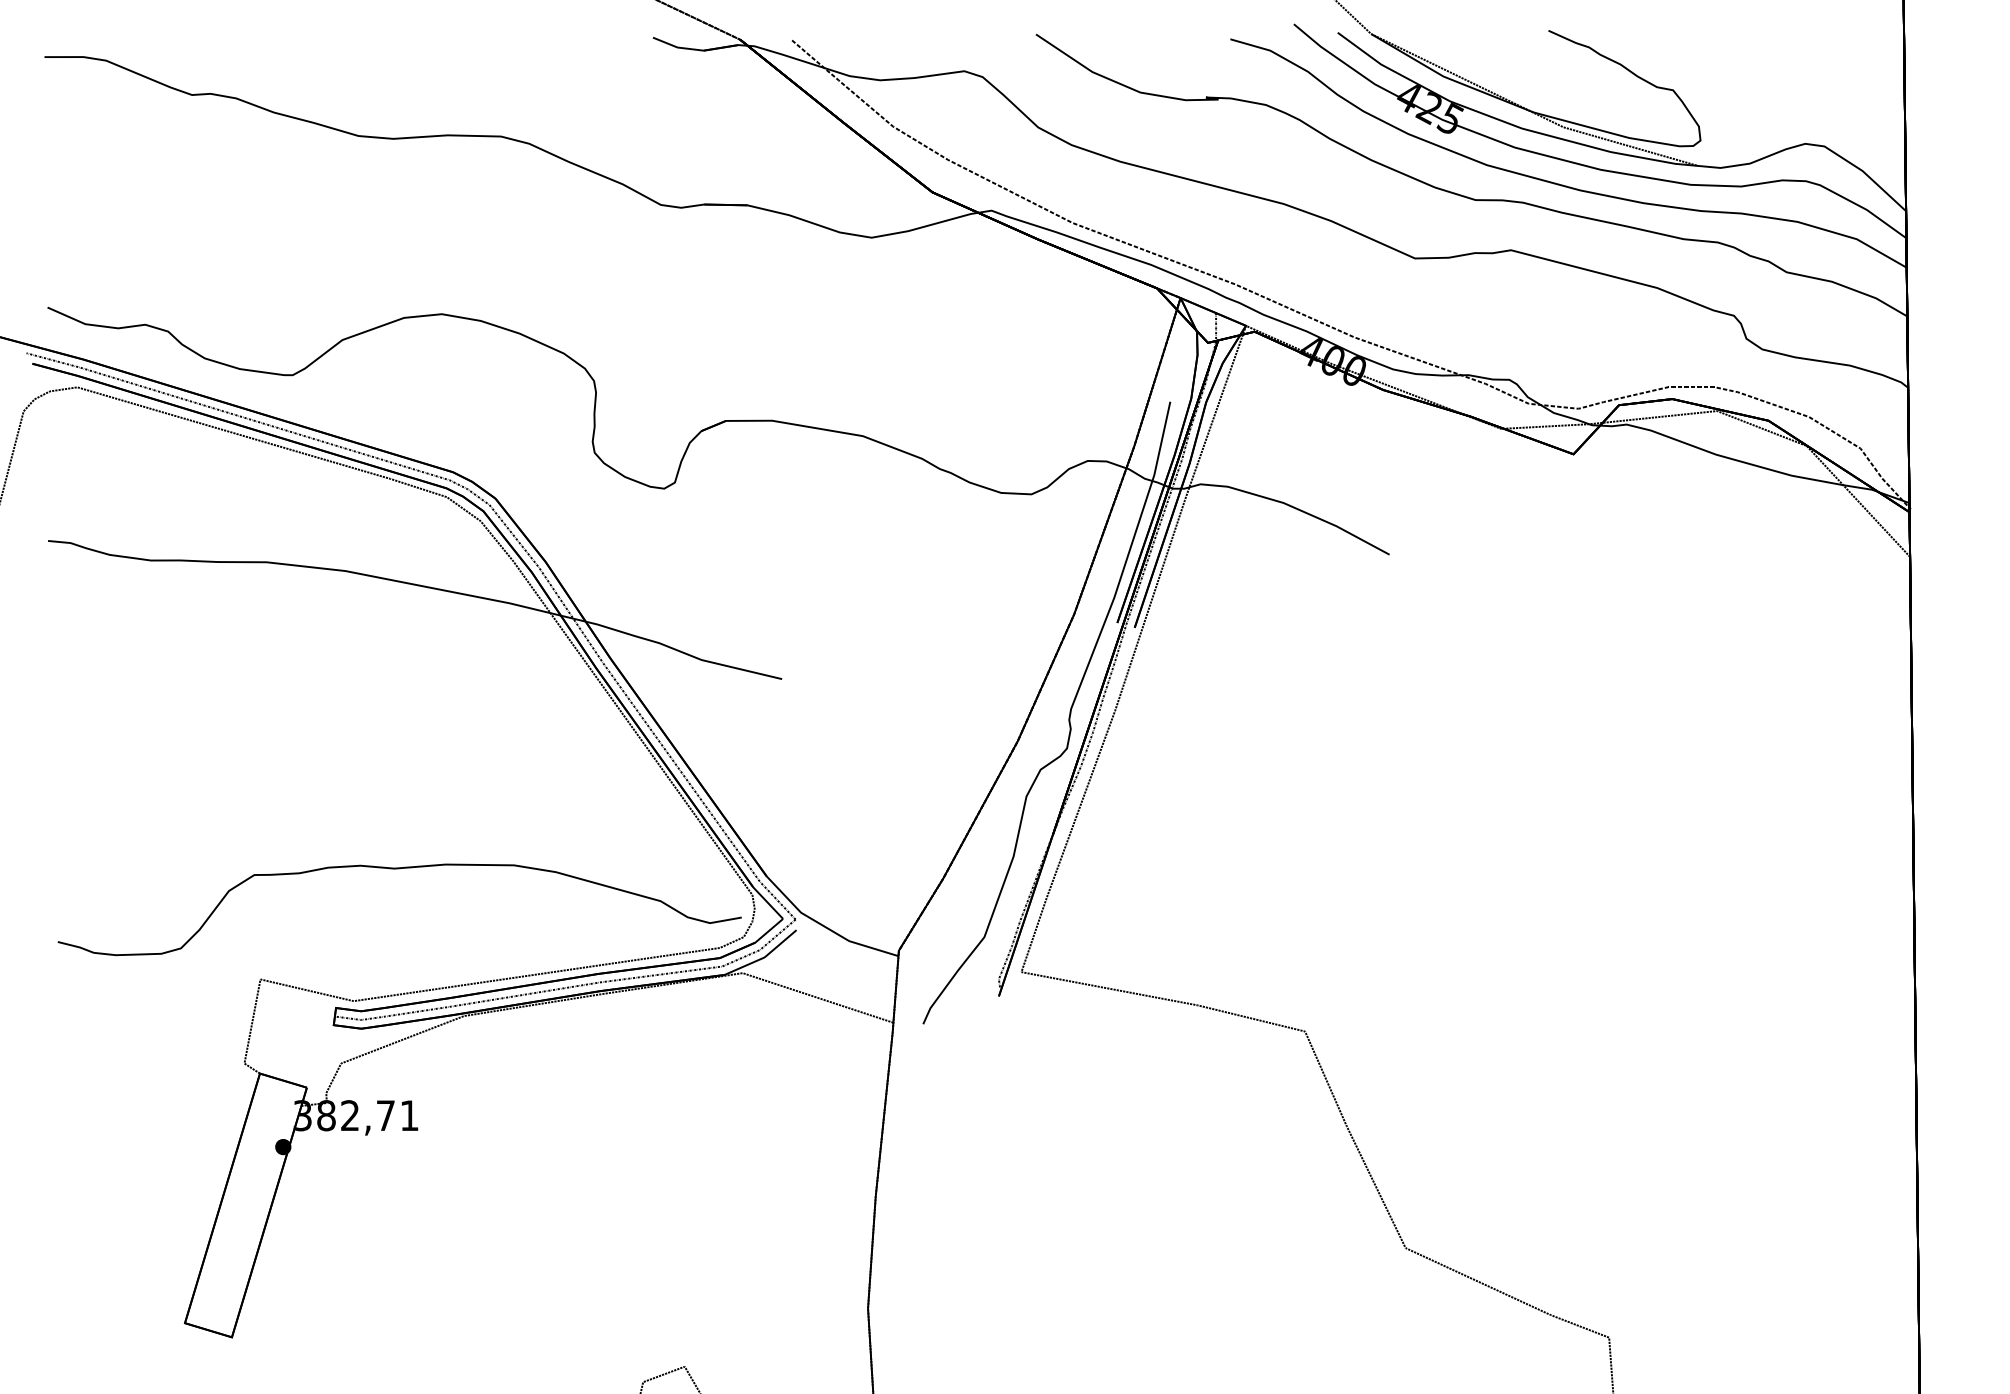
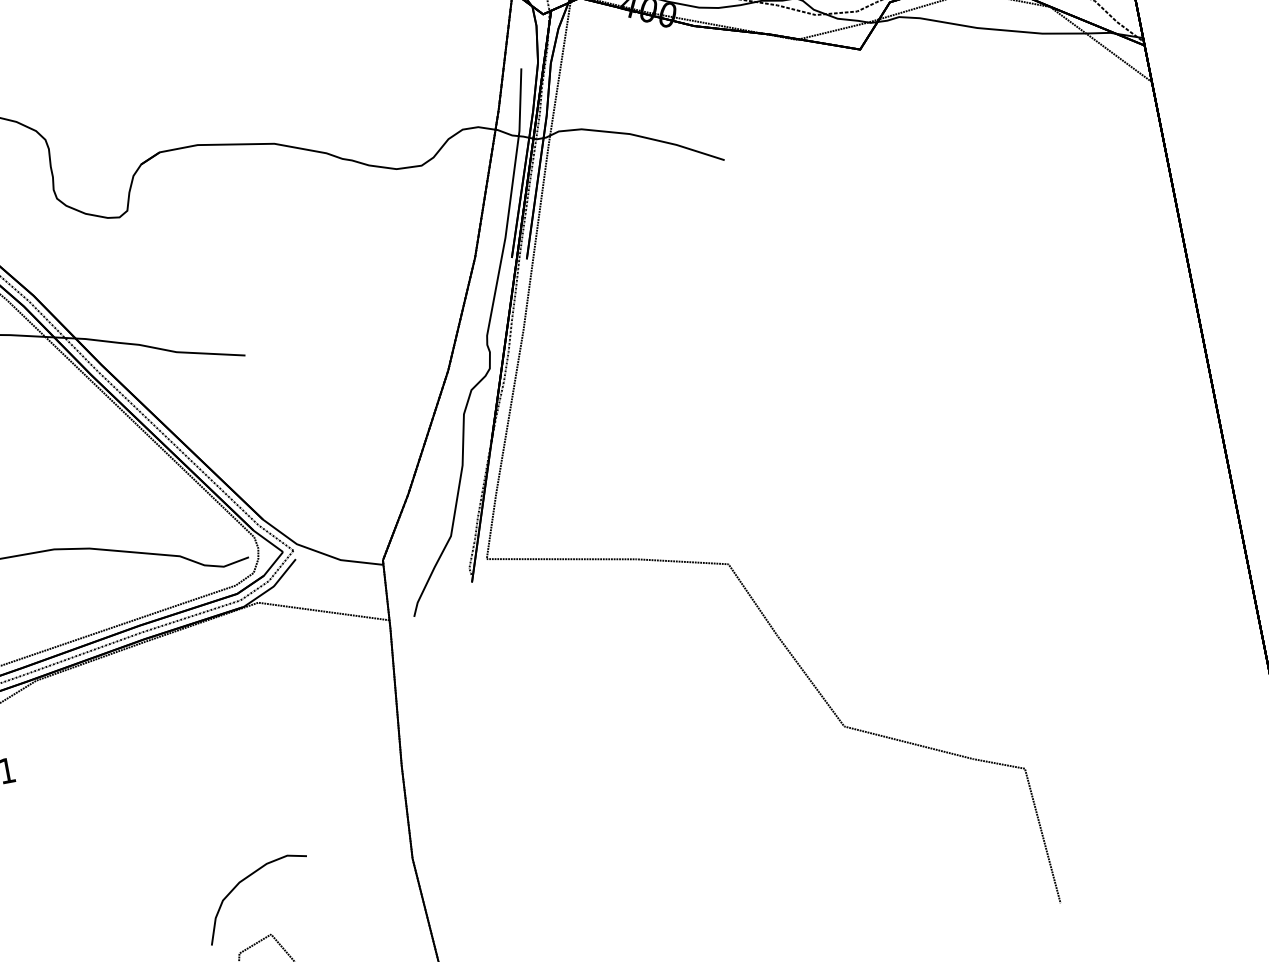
curve: (664, 1297) -> (243, 880), added

